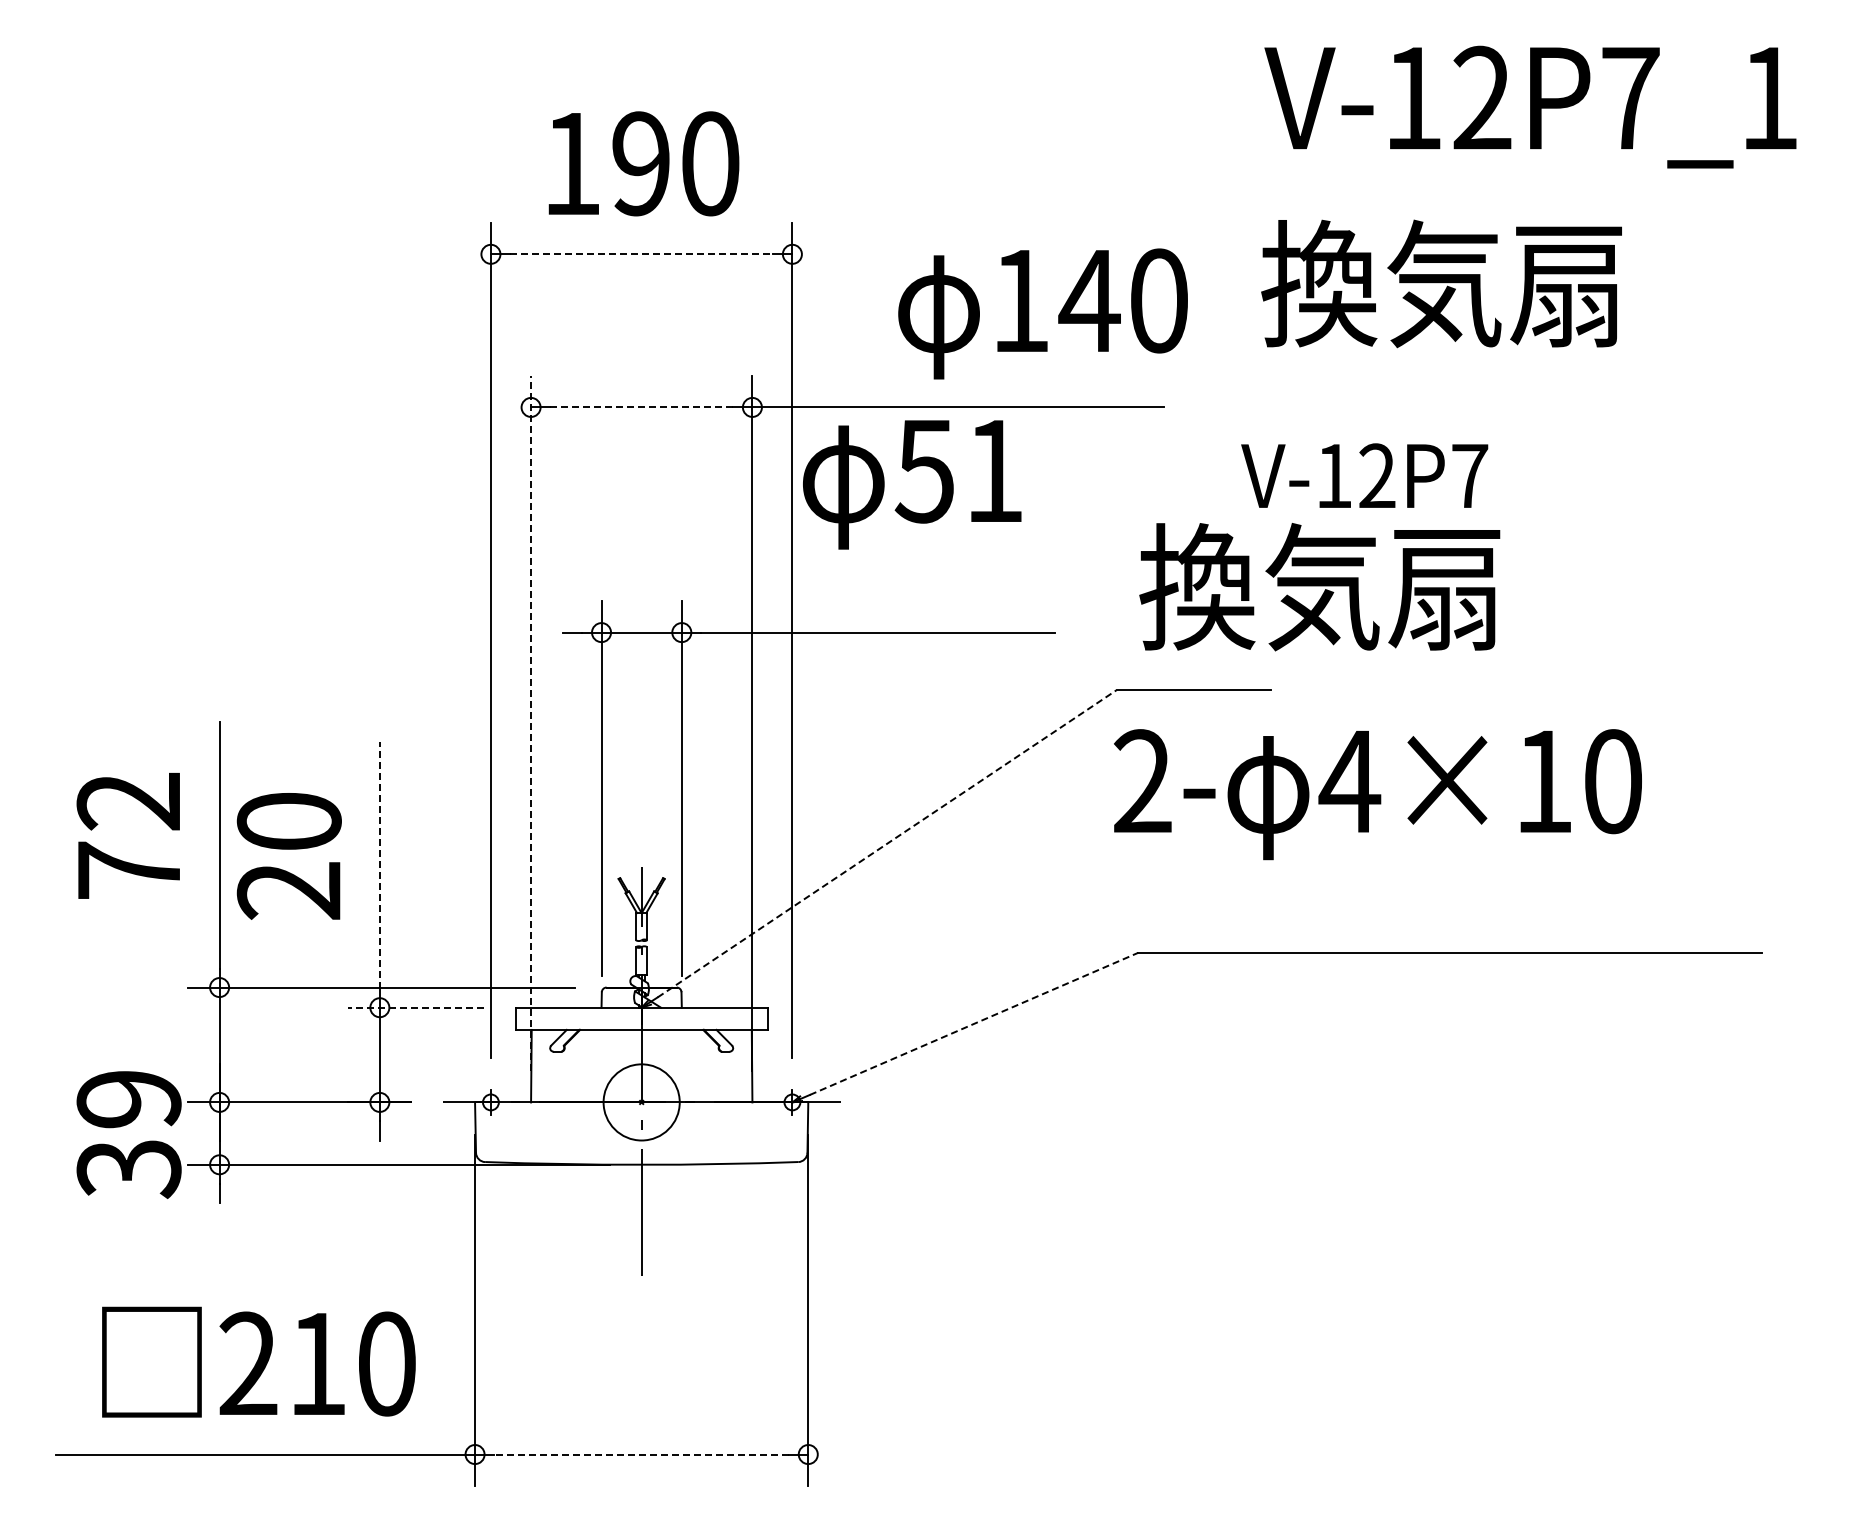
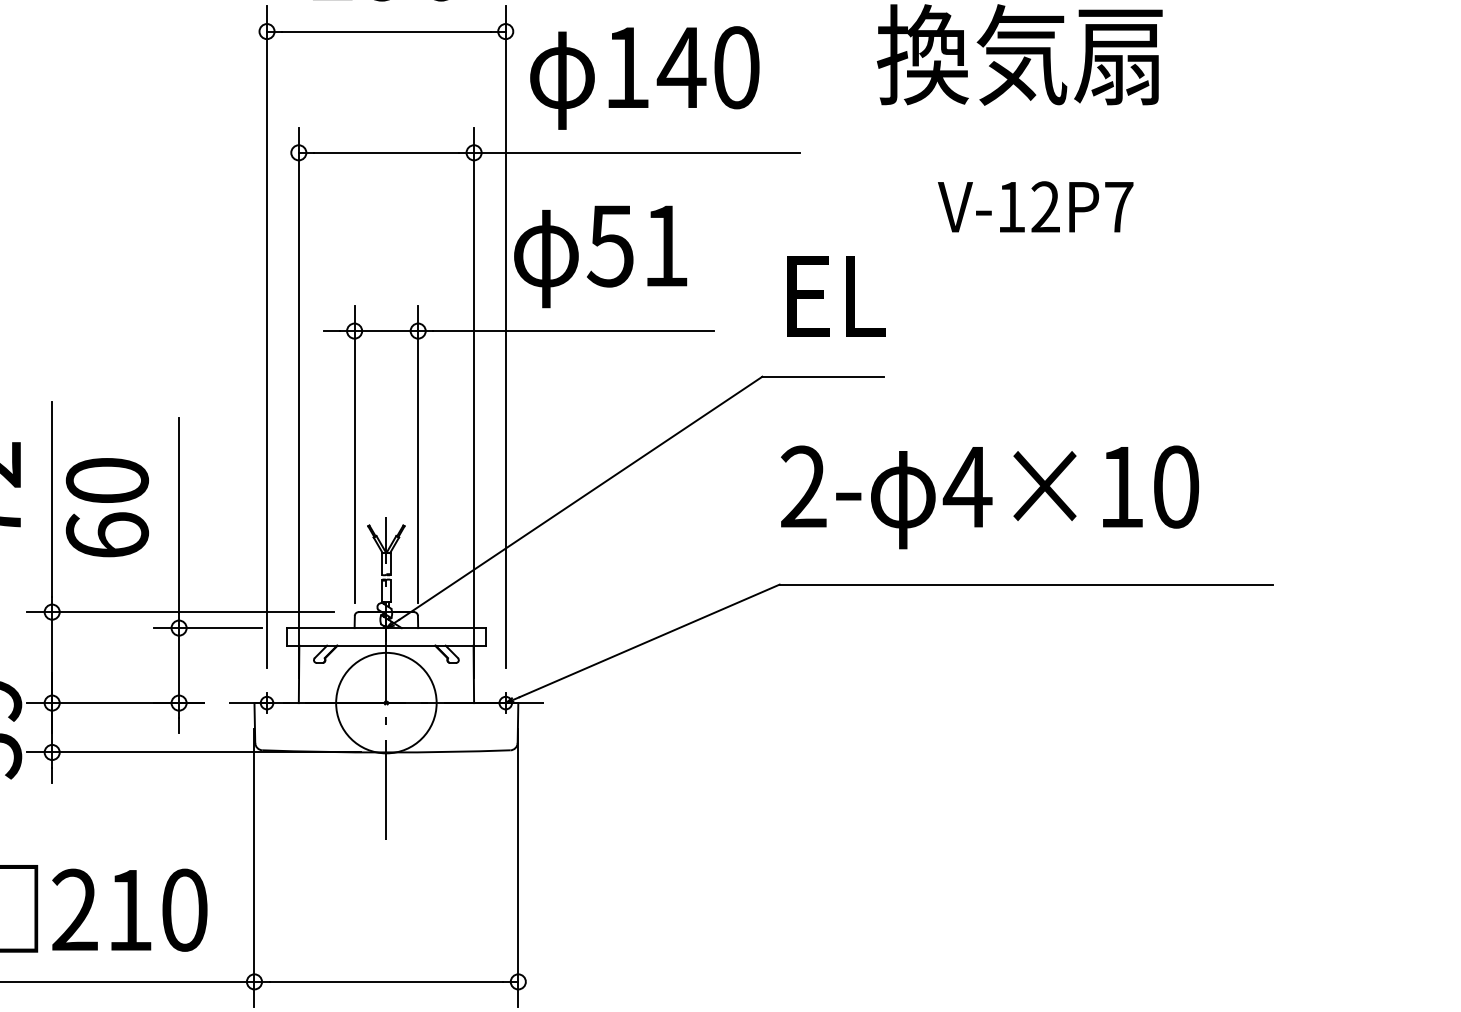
line: (641, 254) -> (386, 31), dashed -> solid
text: (1042, 313) -> (644, 77), moved
line: (641, 407) -> (386, 152), dashed -> solid
text: (1364, 475) -> (1035, 206), moved
text: (912, 484) -> (600, 256), moved
text: (1319, 586) -> (923, 294), 換気扇 -> EL
line: (531, 722) -> (299, 402), dashed -> solid
text: (1377, 794) -> (989, 497), moved
line: (887, 843) -> (581, 498), dashed -> solid
line: (379, 864) -> (178, 514), dashed -> solid
text: (288, 890) -> (106, 535), 20 -> 60
line: (416, 1007) -> (208, 627), dashed -> solid
line: (974, 1023) -> (649, 640), dashed -> solid
circle: (641, 1101) -> (386, 702), size x1.67
line: (641, 1454) -> (386, 981), dashed -> solid

